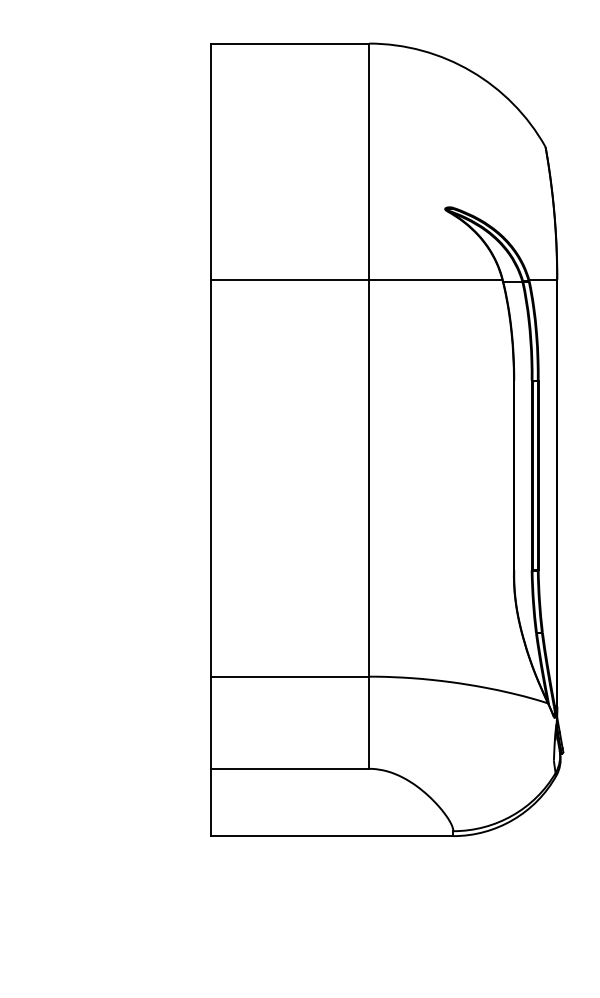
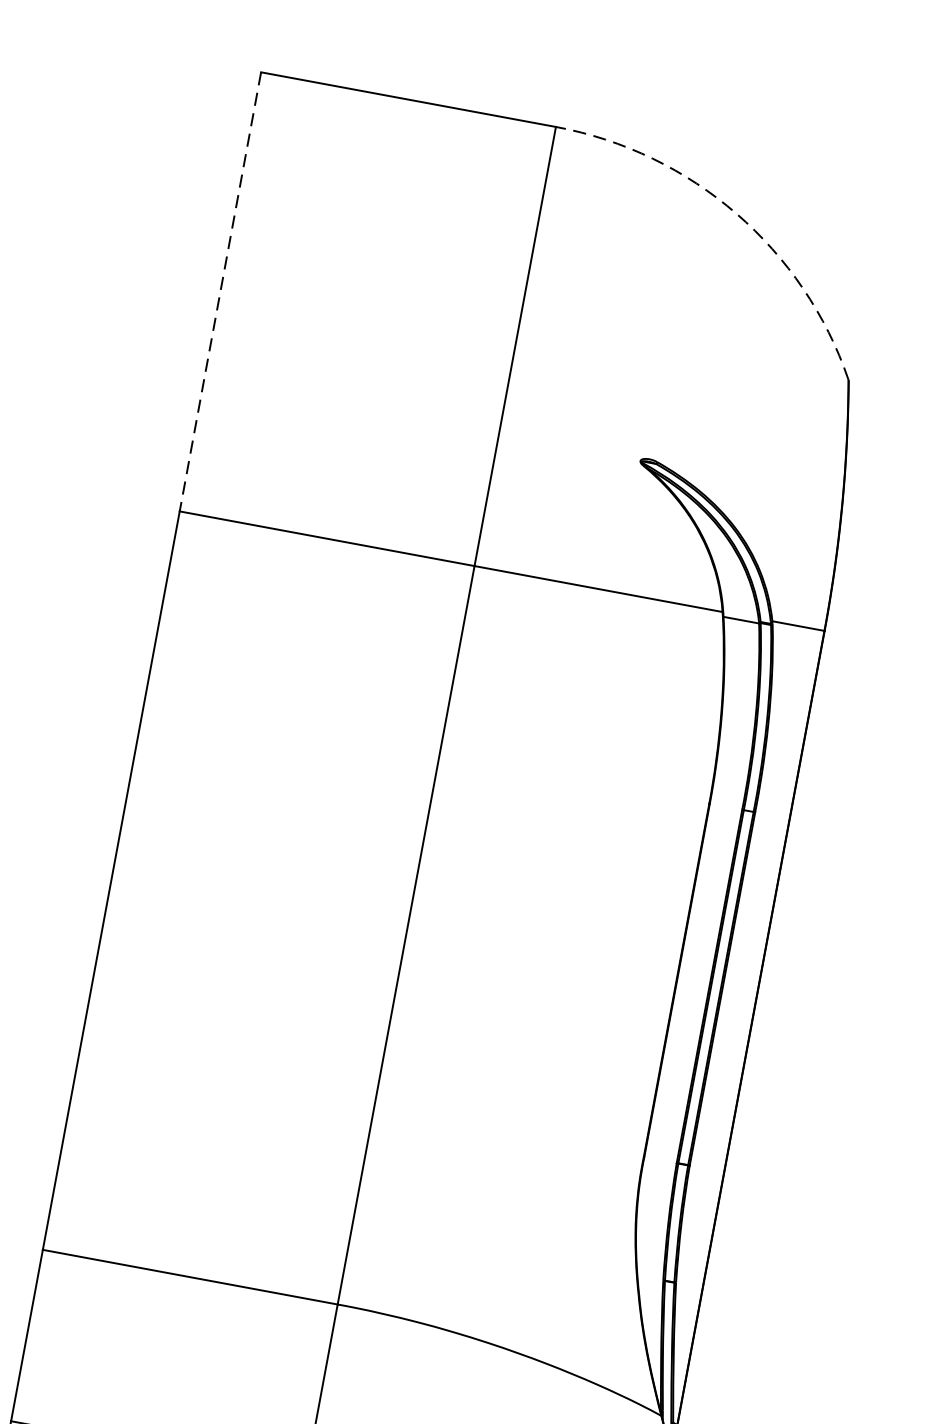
arc: (471, 71) -> (736, 214), solid -> dashed
line: (210, 162) -> (220, 293), solid -> dashed

